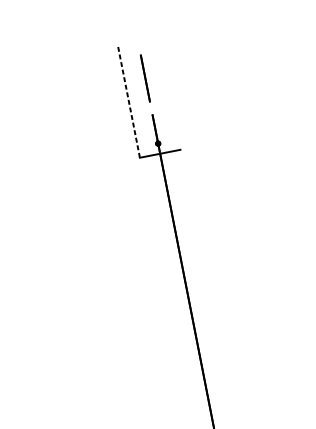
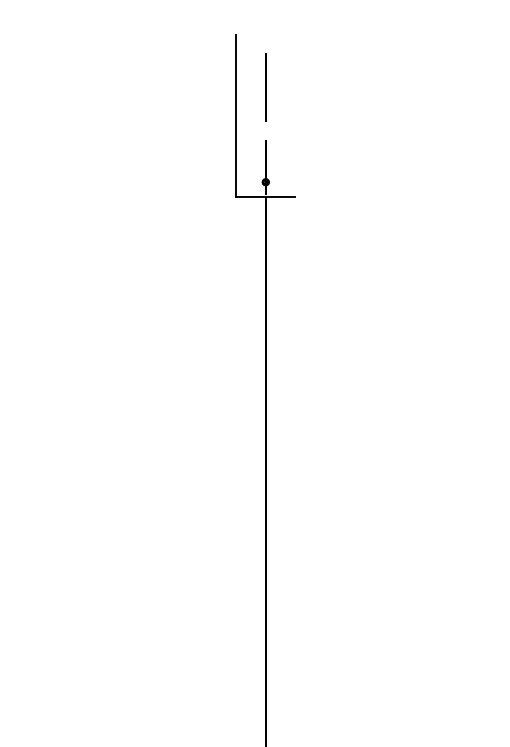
line: (129, 102) -> (236, 116), dashed -> solid

